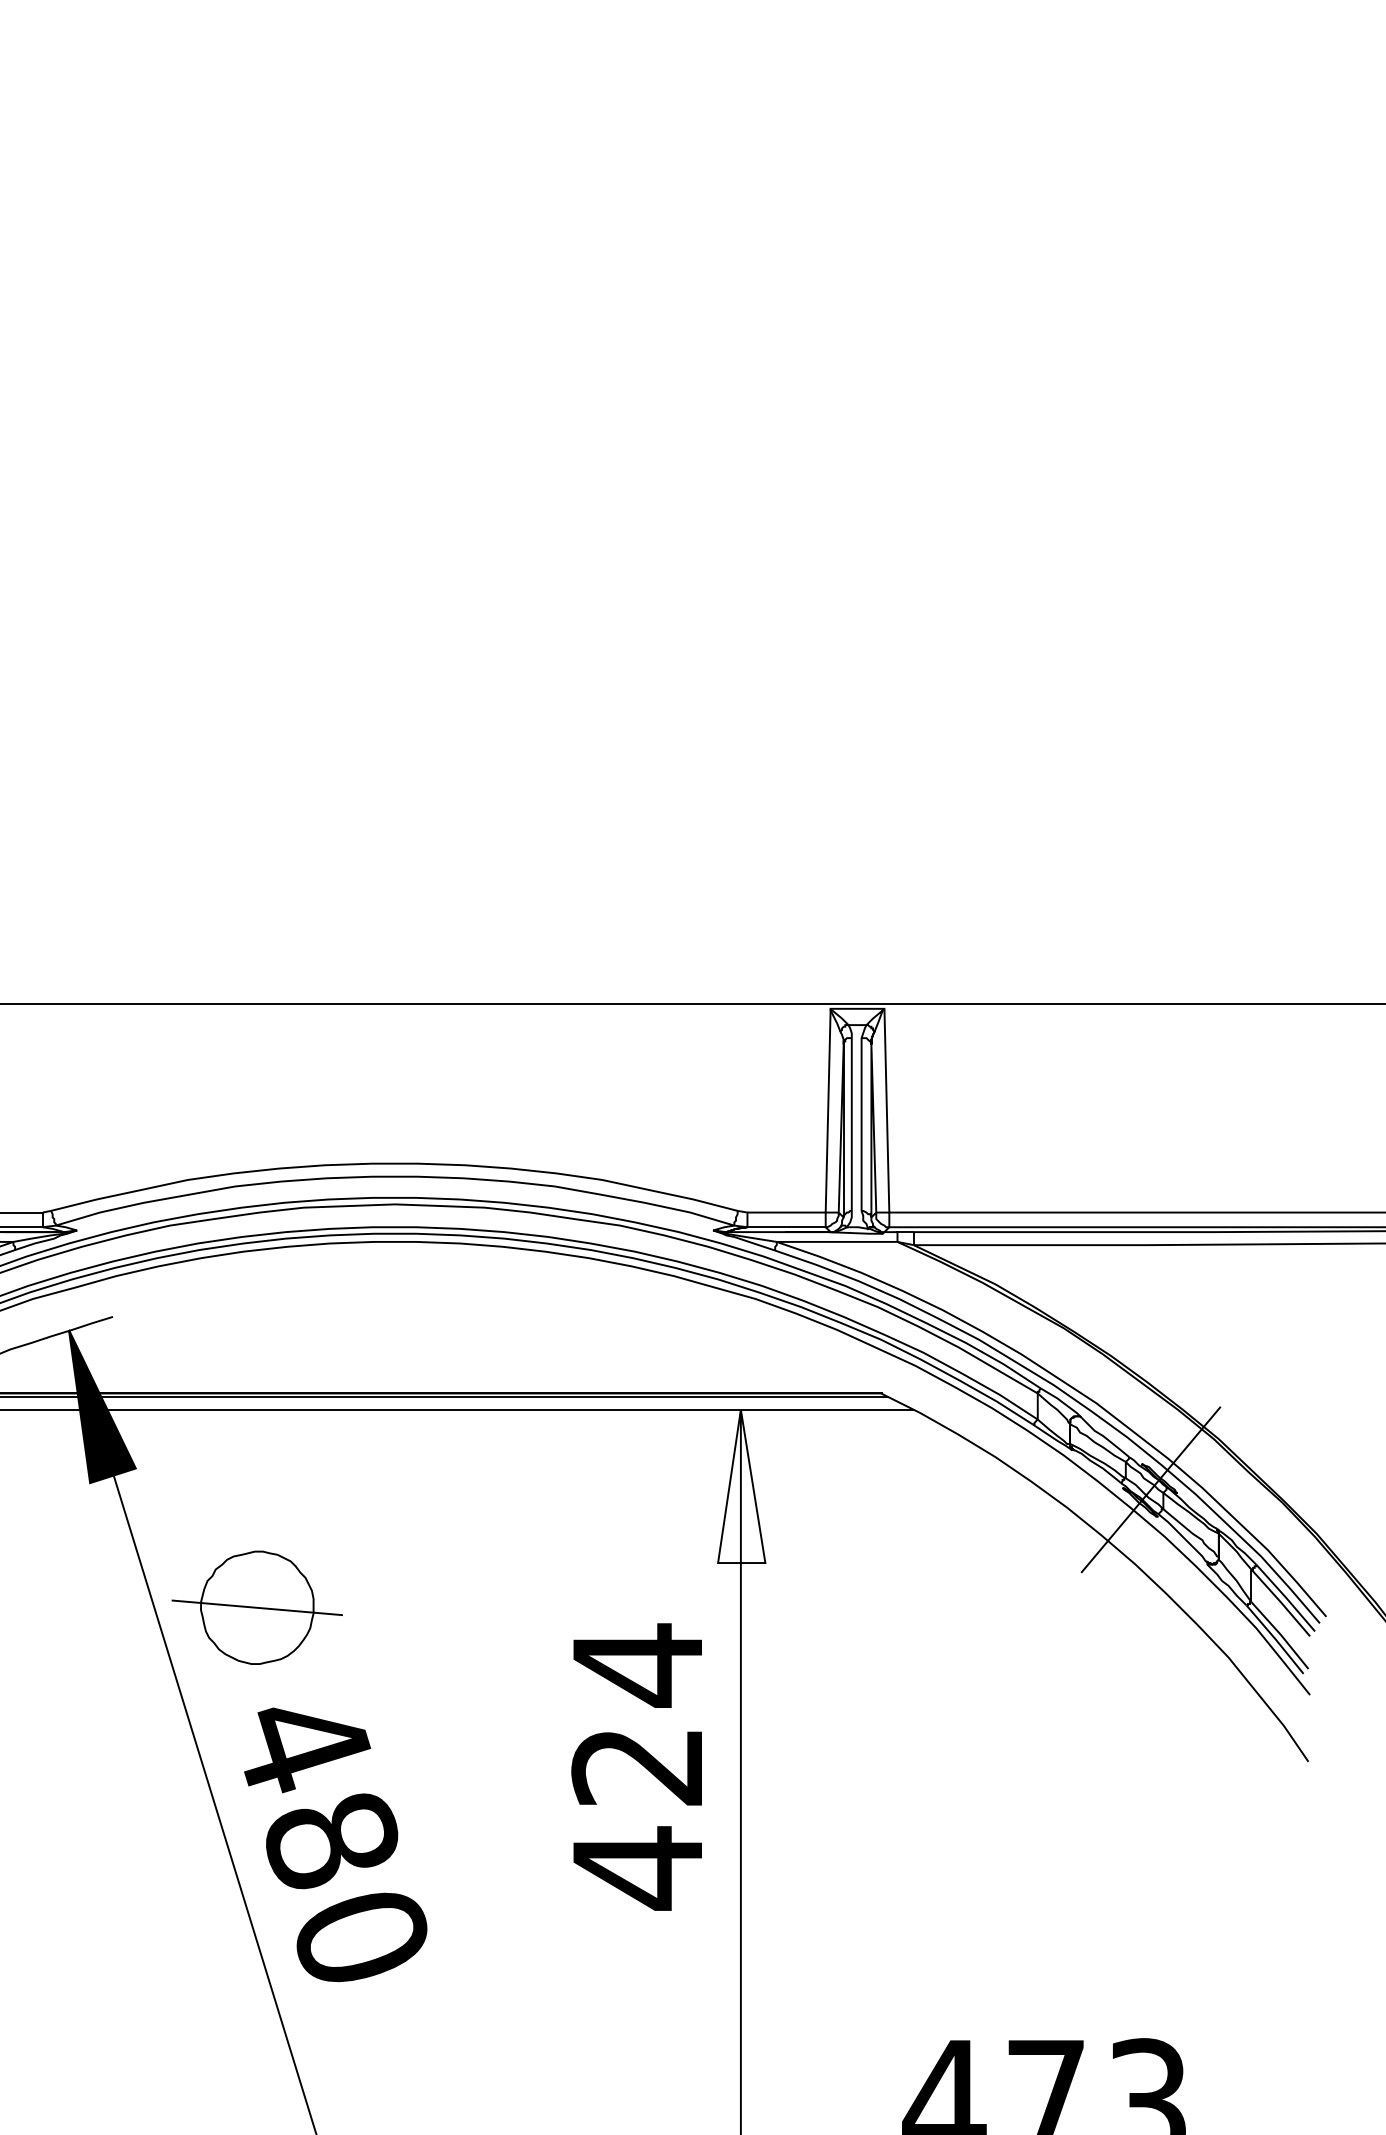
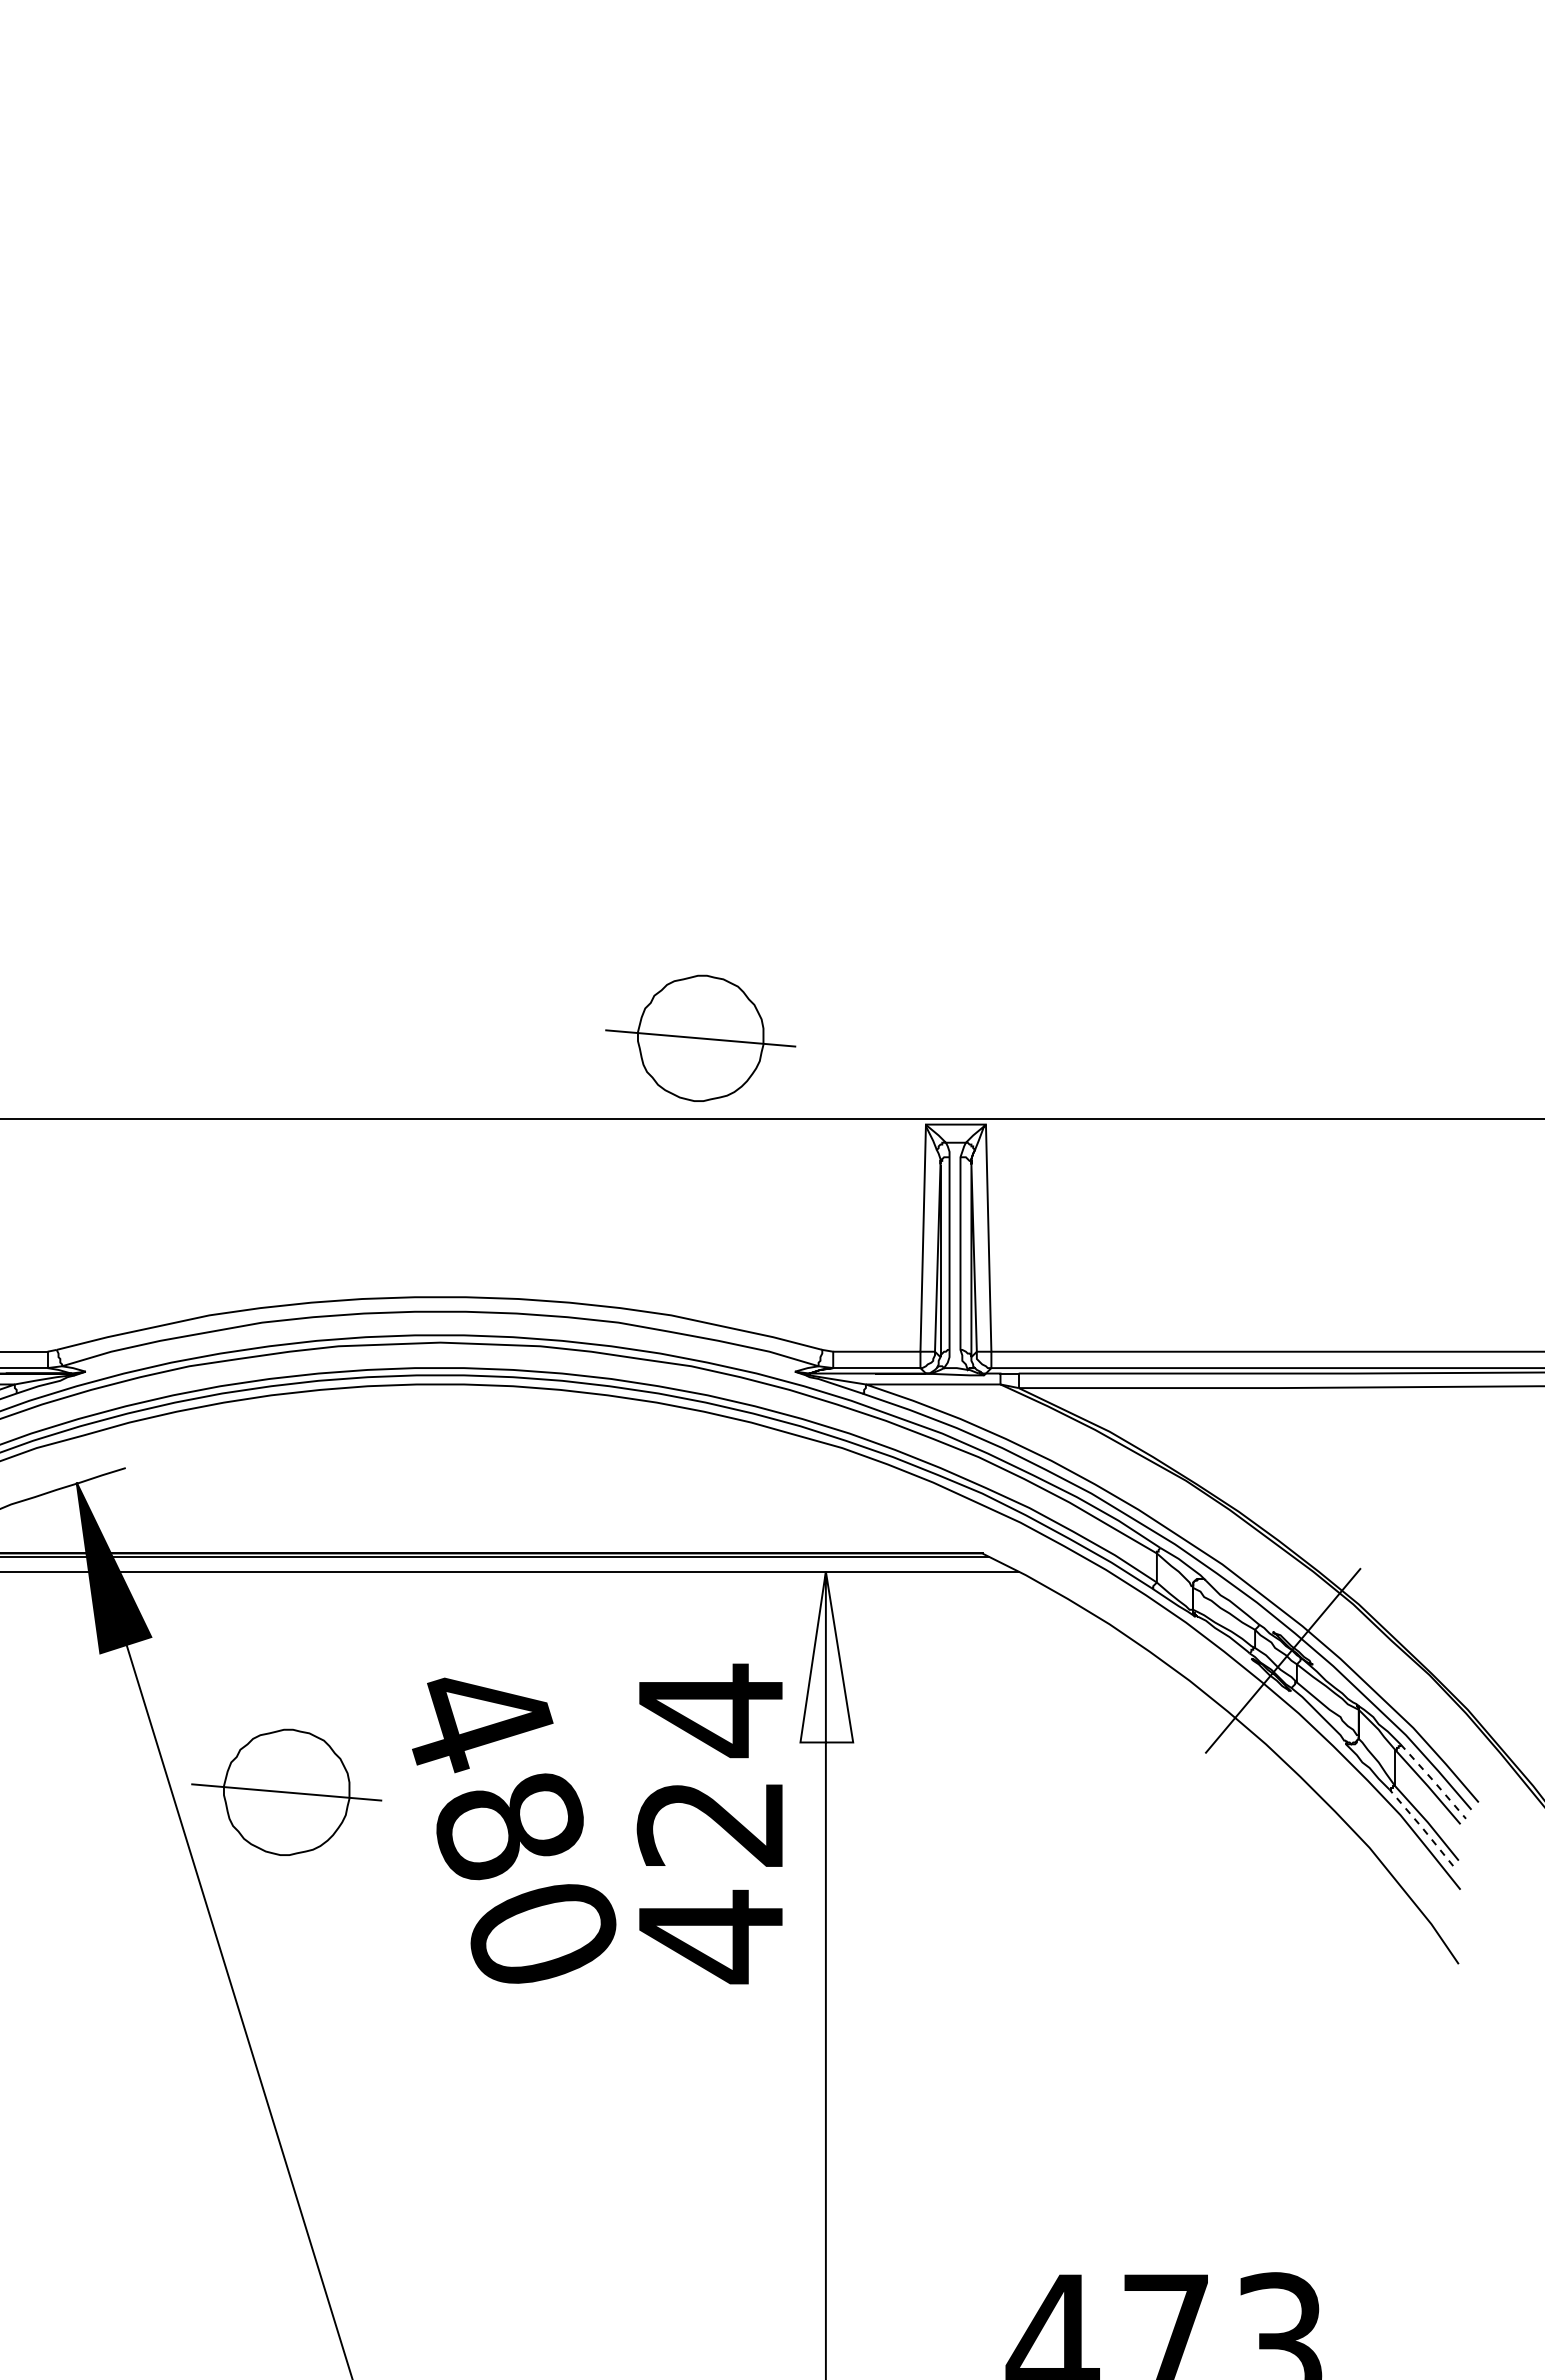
part: (628, 930) -> (700, 1037), added
line: (1285, 1598) -> (1433, 1781), solid -> dashed
line: (1275, 1639) -> (1422, 1827), solid -> dashed
text: (636, 1766) -> (709, 1823), moved
text: (336, 1844) -> (514, 1830), moved

